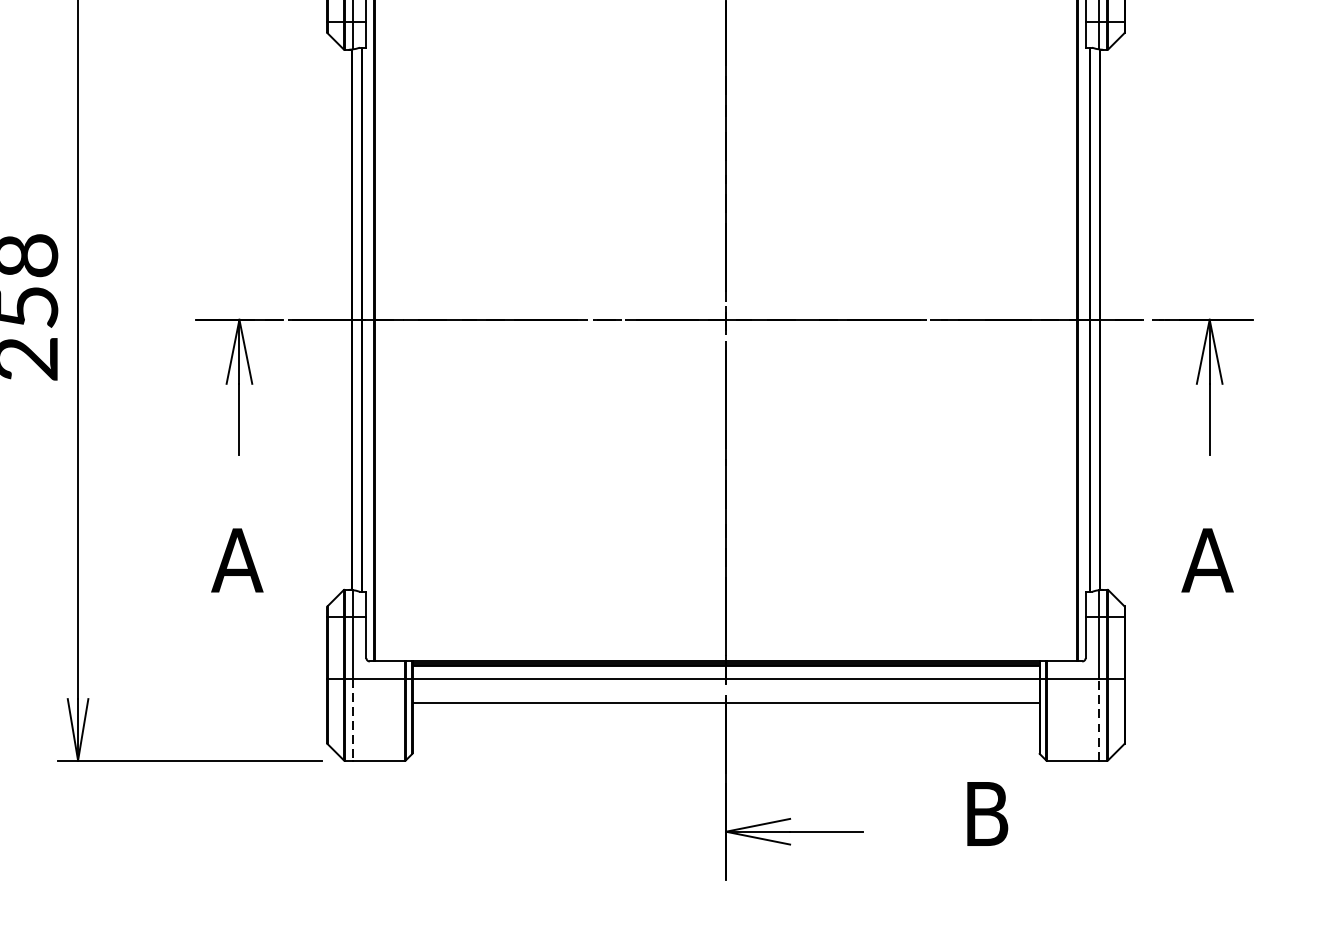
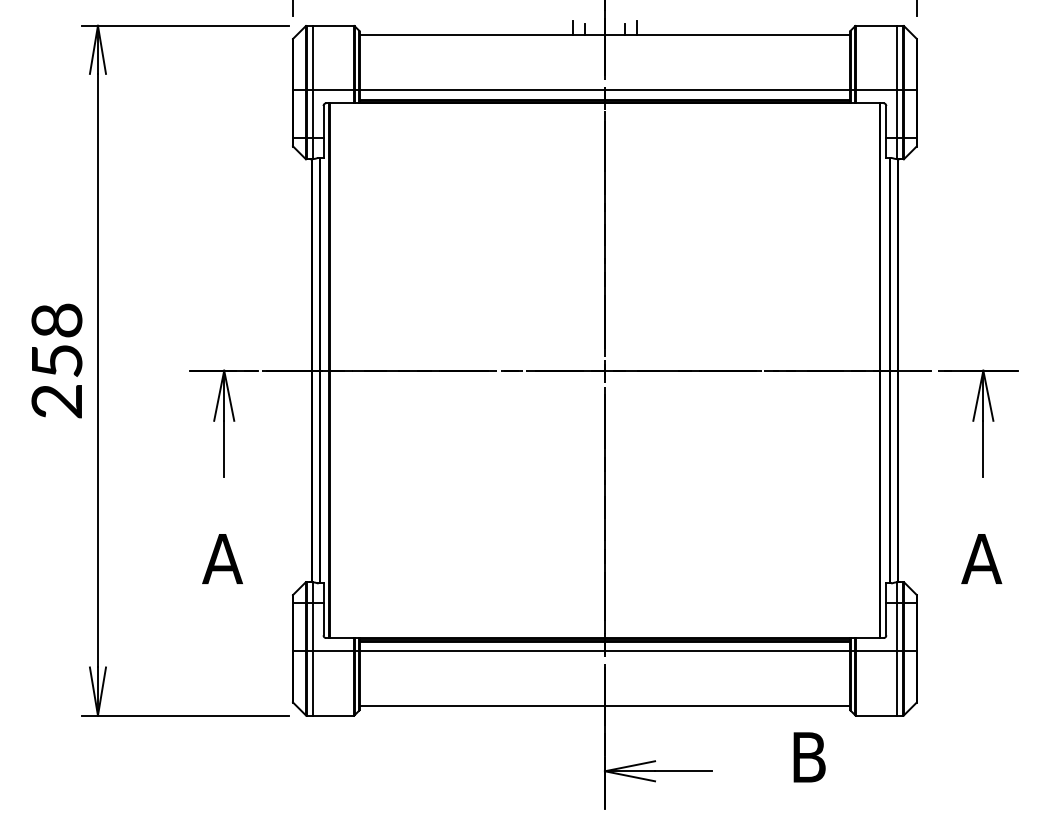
line: (725, 702) -> (604, 706), moved
line: (1099, 719) -> (897, 683), dashed -> solid
line: (352, 720) -> (312, 684), dashed -> solid

